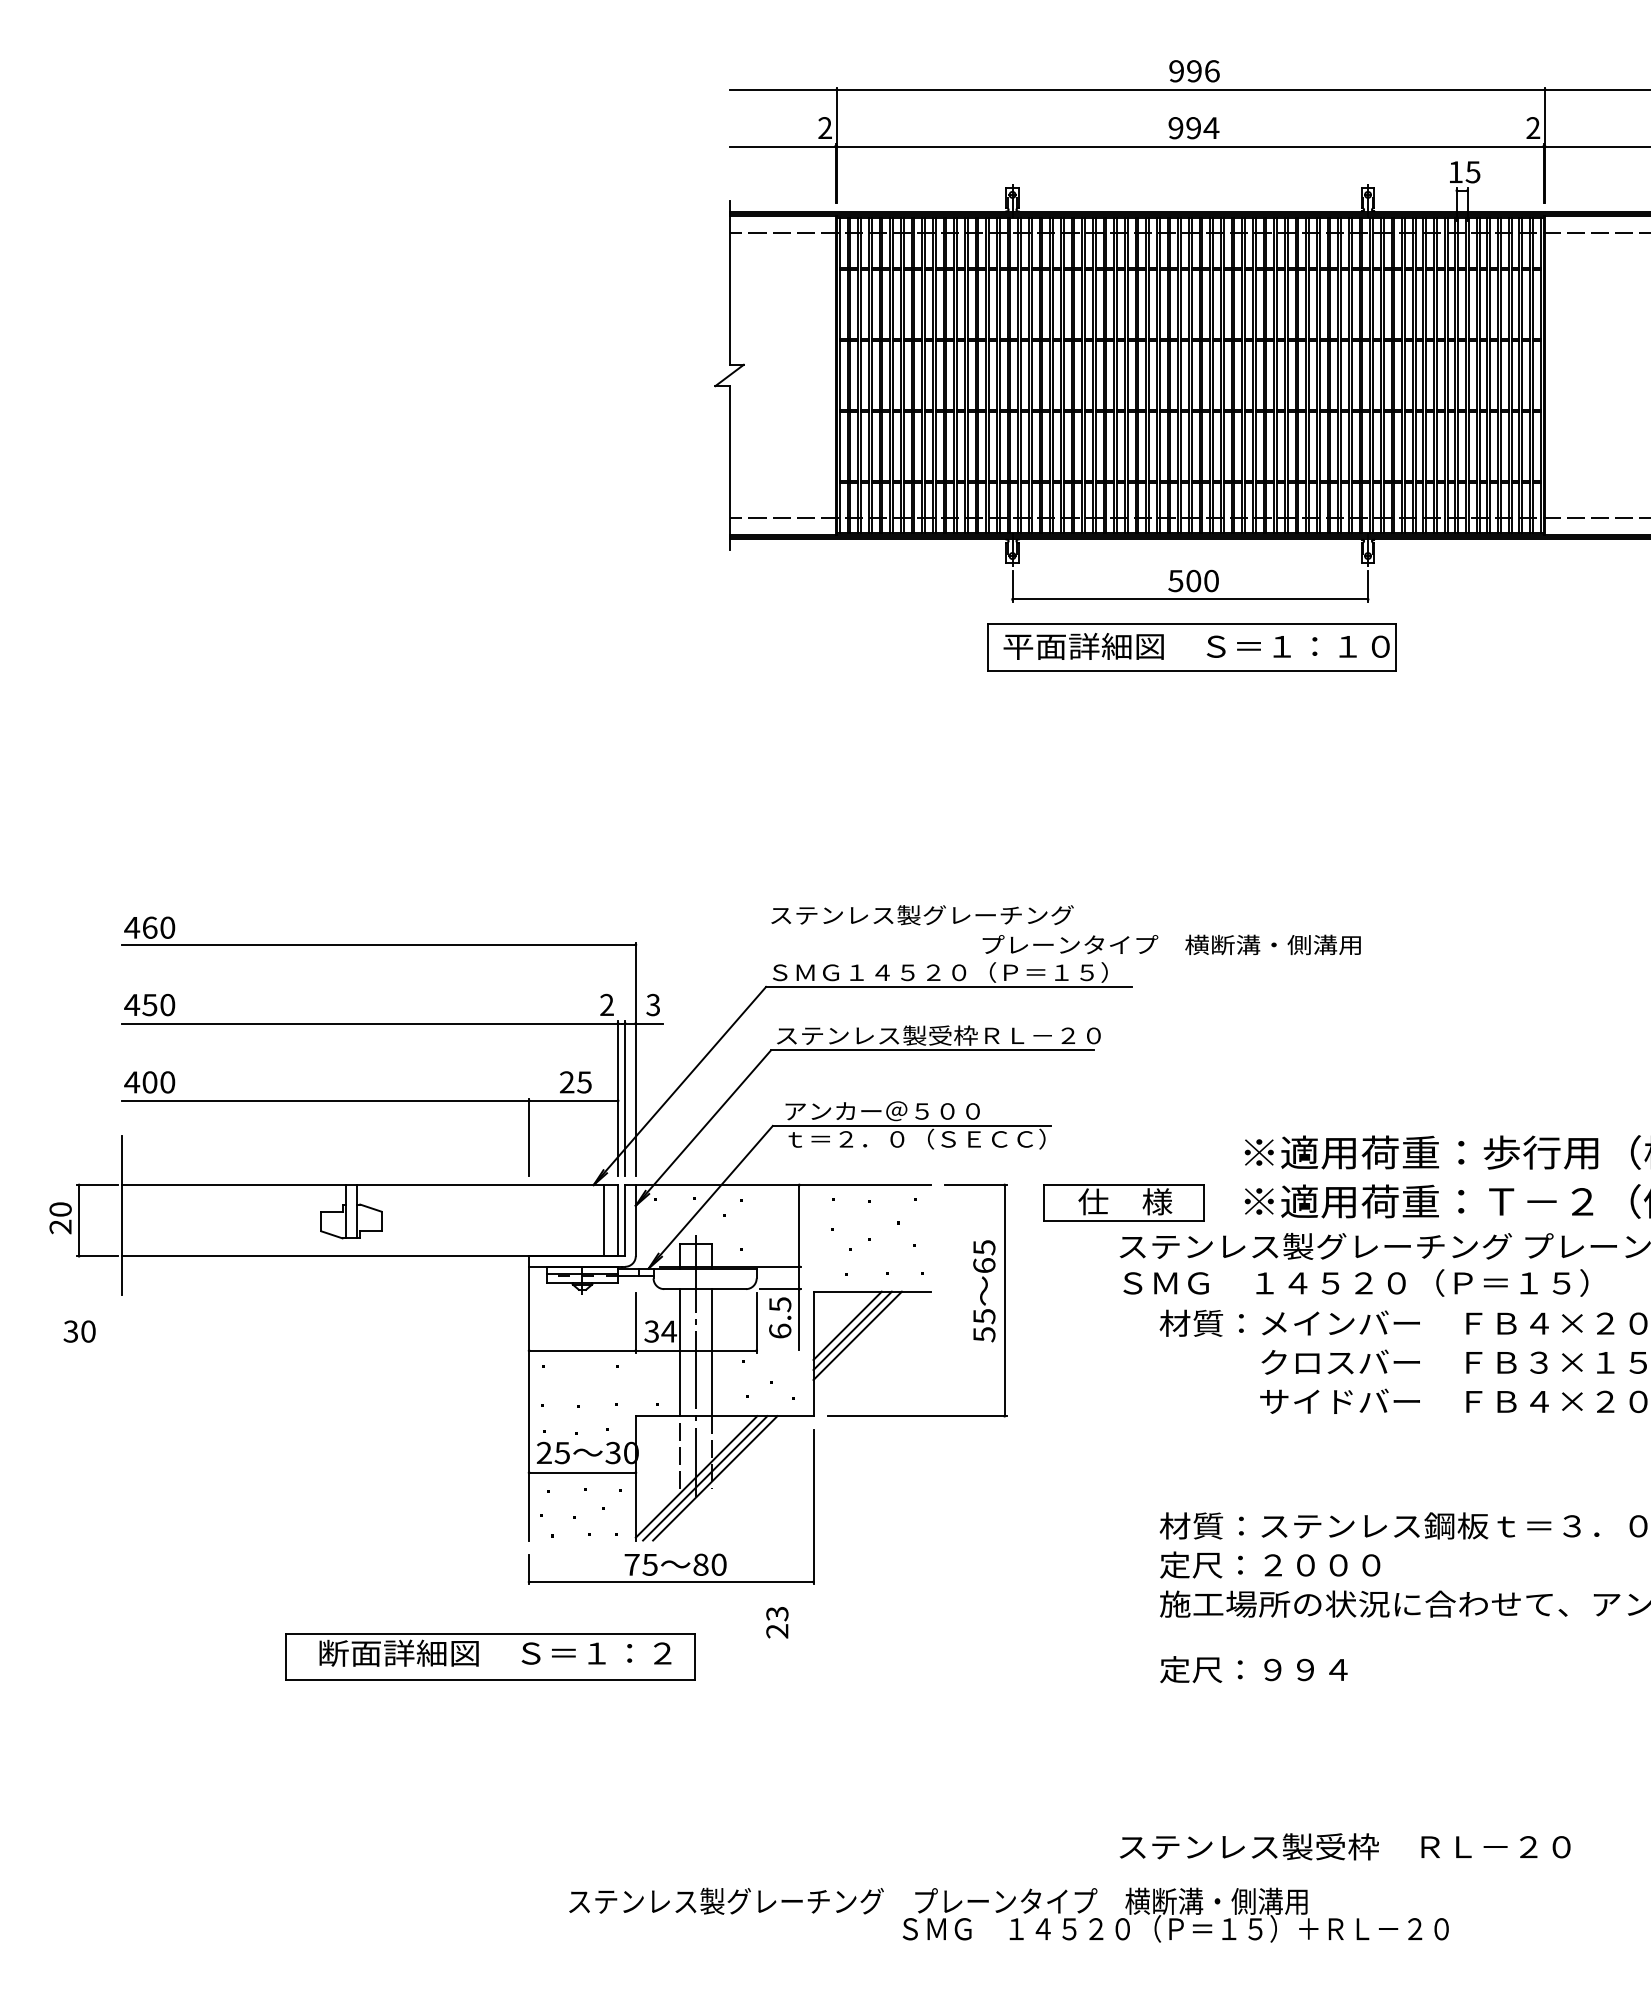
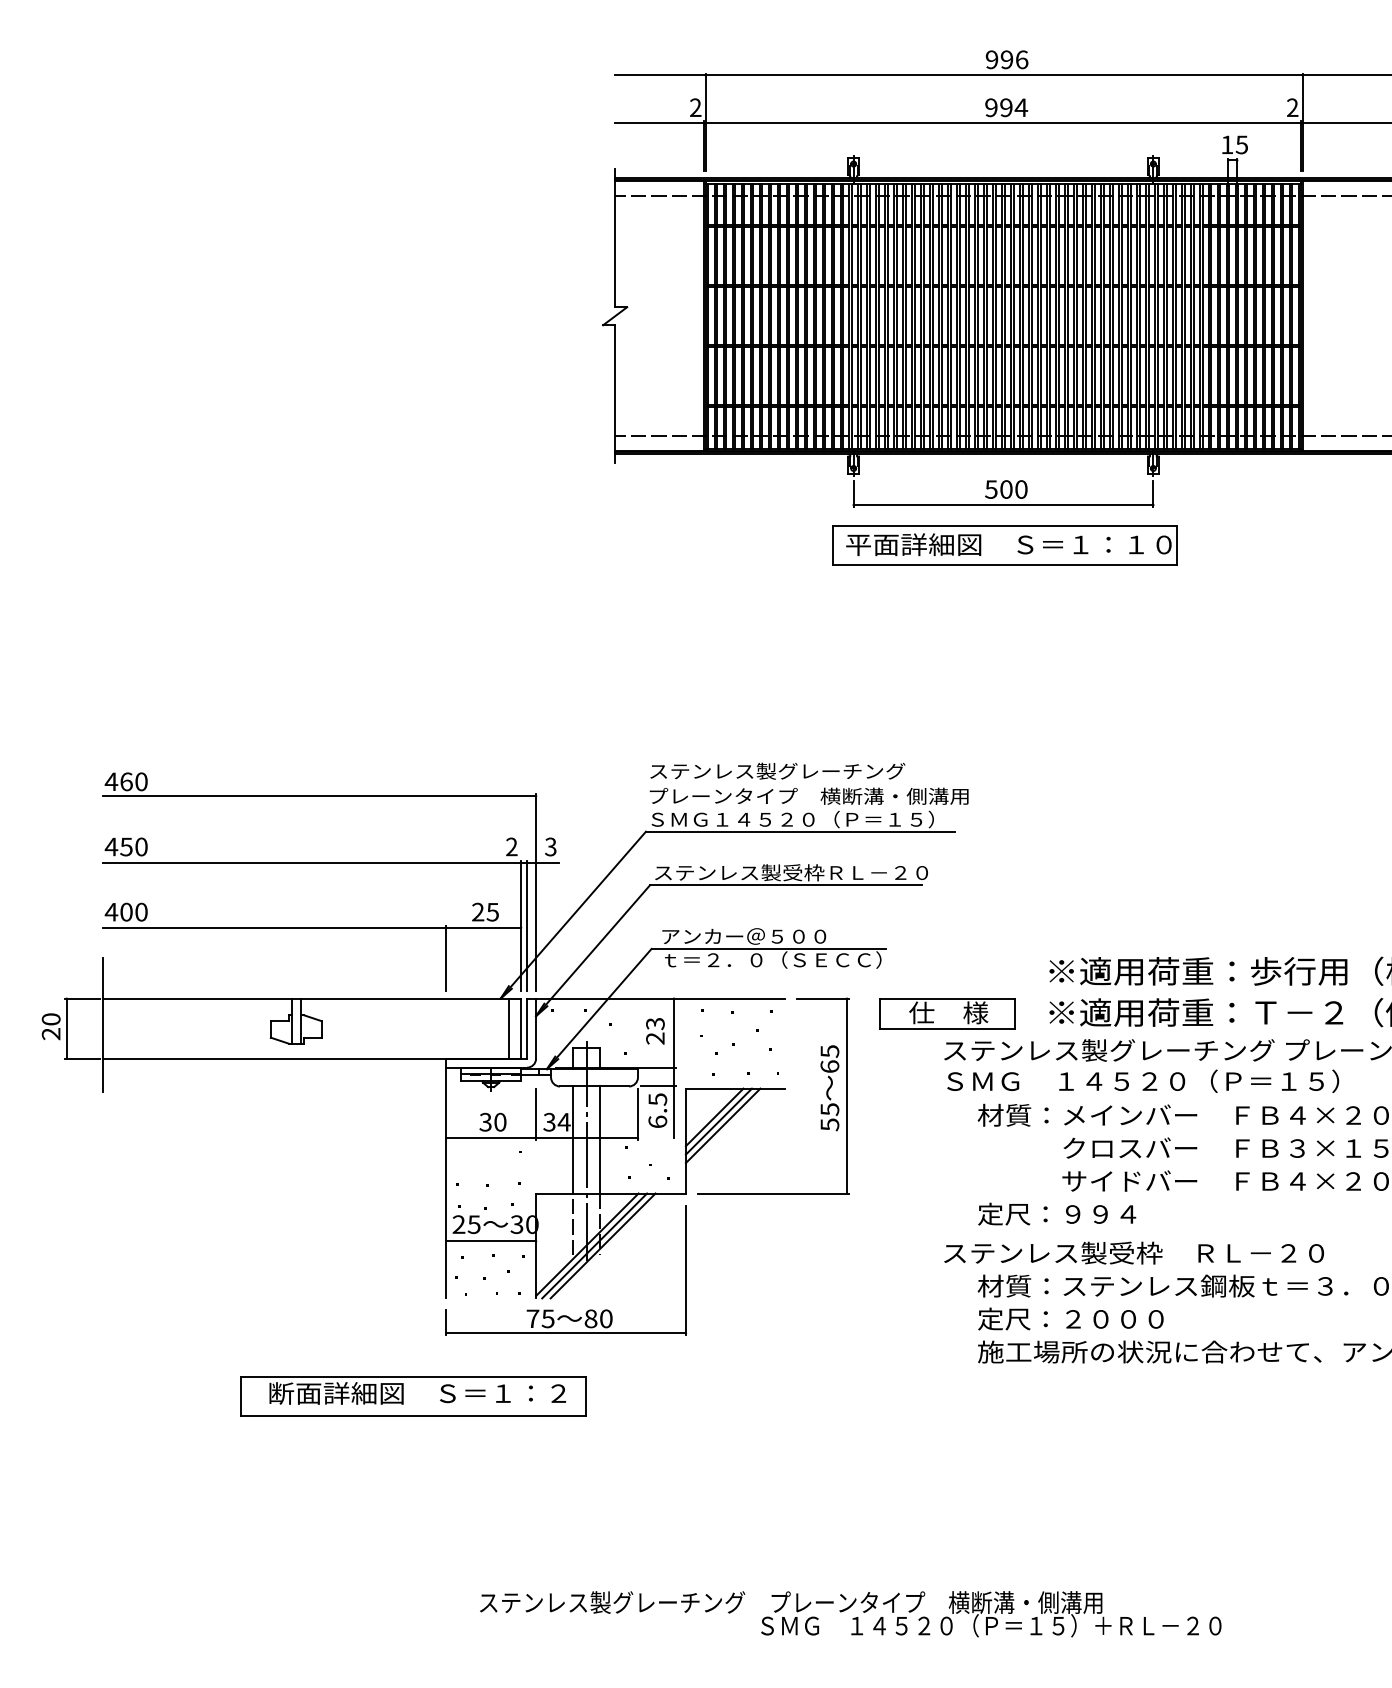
text: (1171, 944) -> (808, 795), moved
text: (79, 1331) -> (492, 1122), moved
text: (777, 1622) -> (655, 1031), moved
text: (1253, 1669) -> (1056, 1214), moved
text: (1344, 1846) -> (1133, 1252), moved

